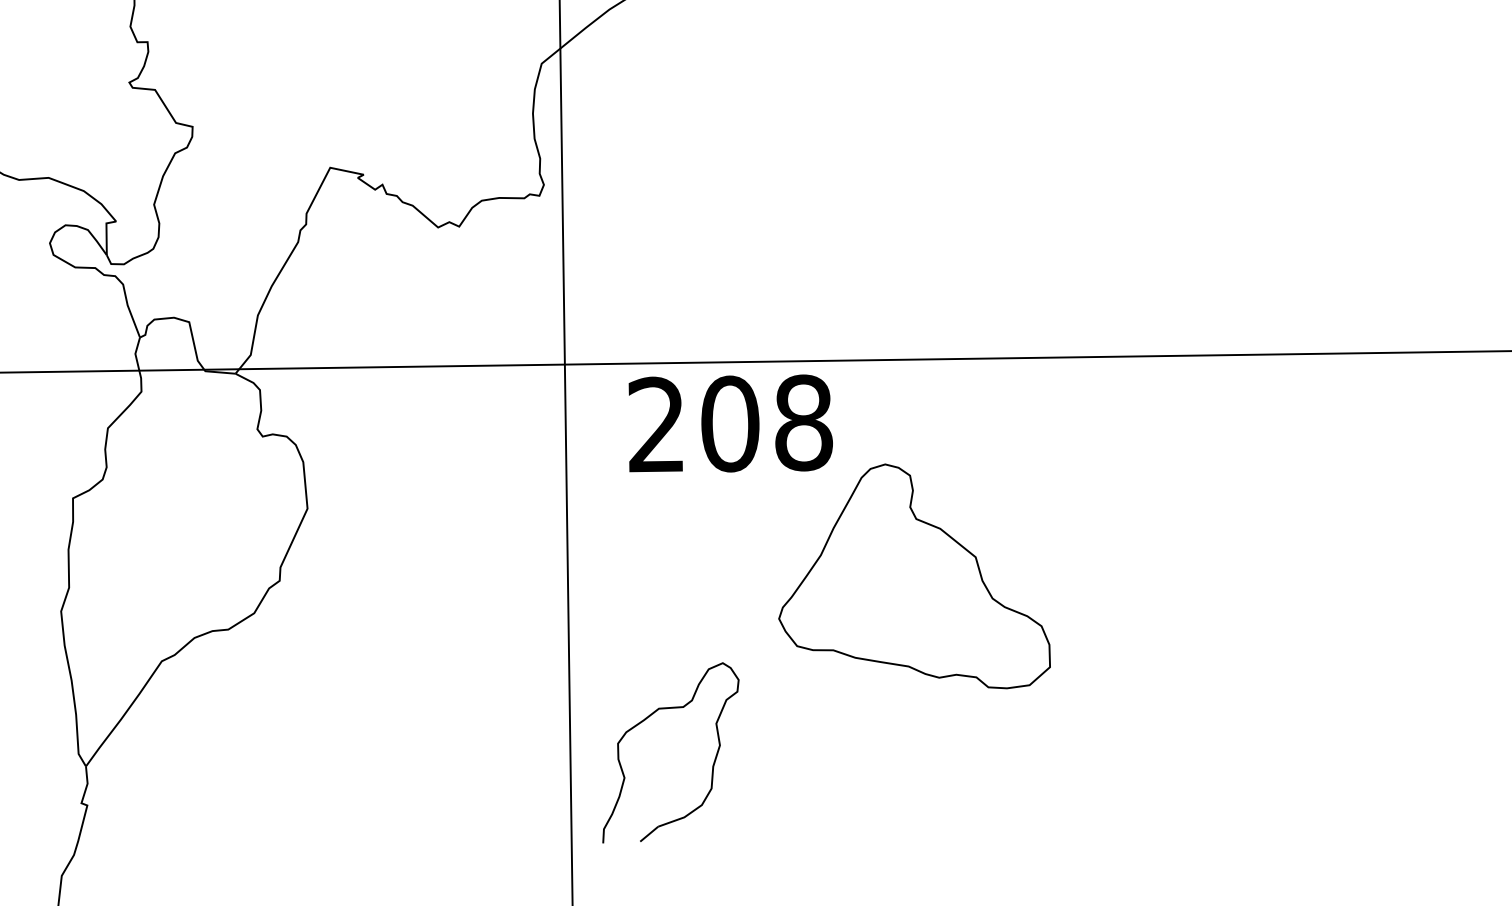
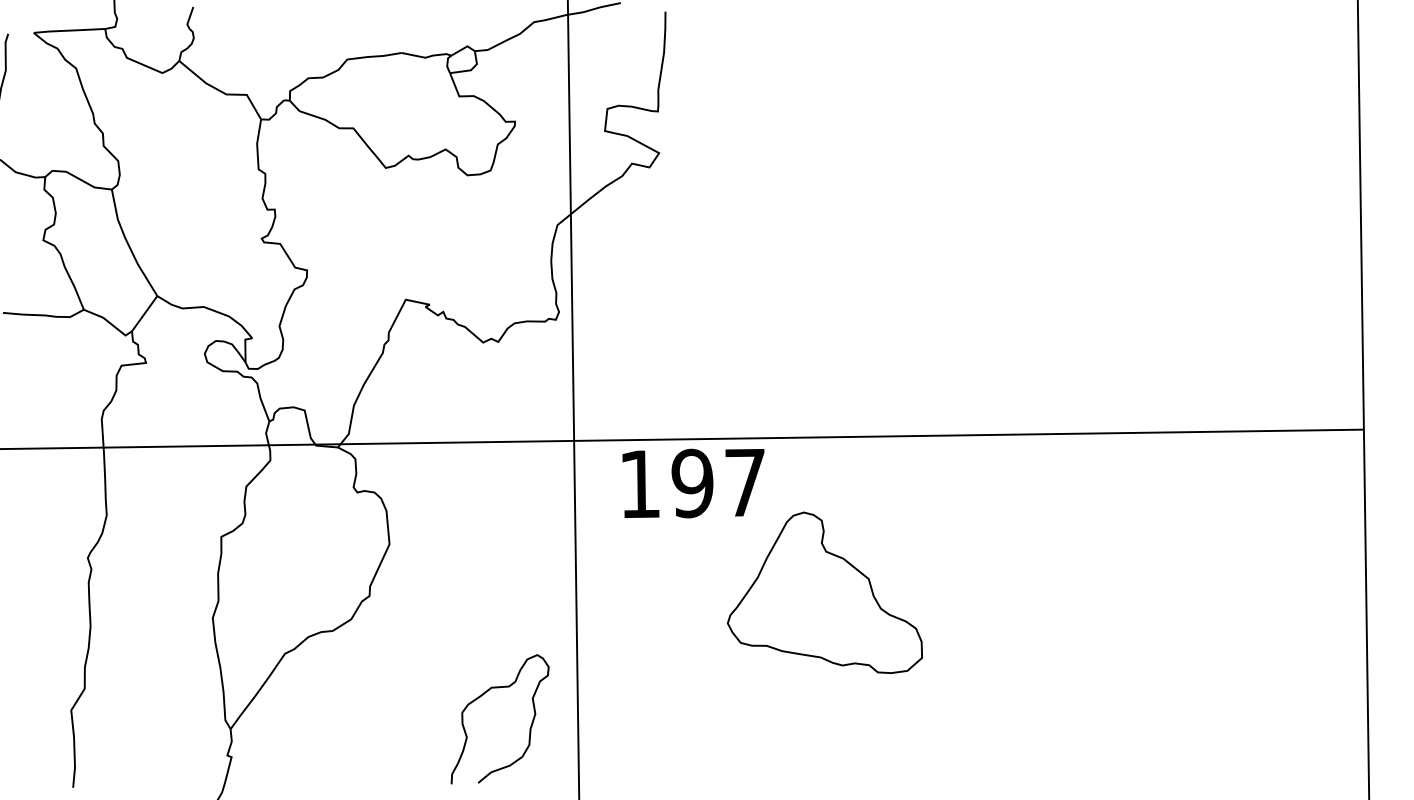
text: (731, 423) -> (693, 483), 208 -> 197
part: (647, 719) -> (483, 695), moved

